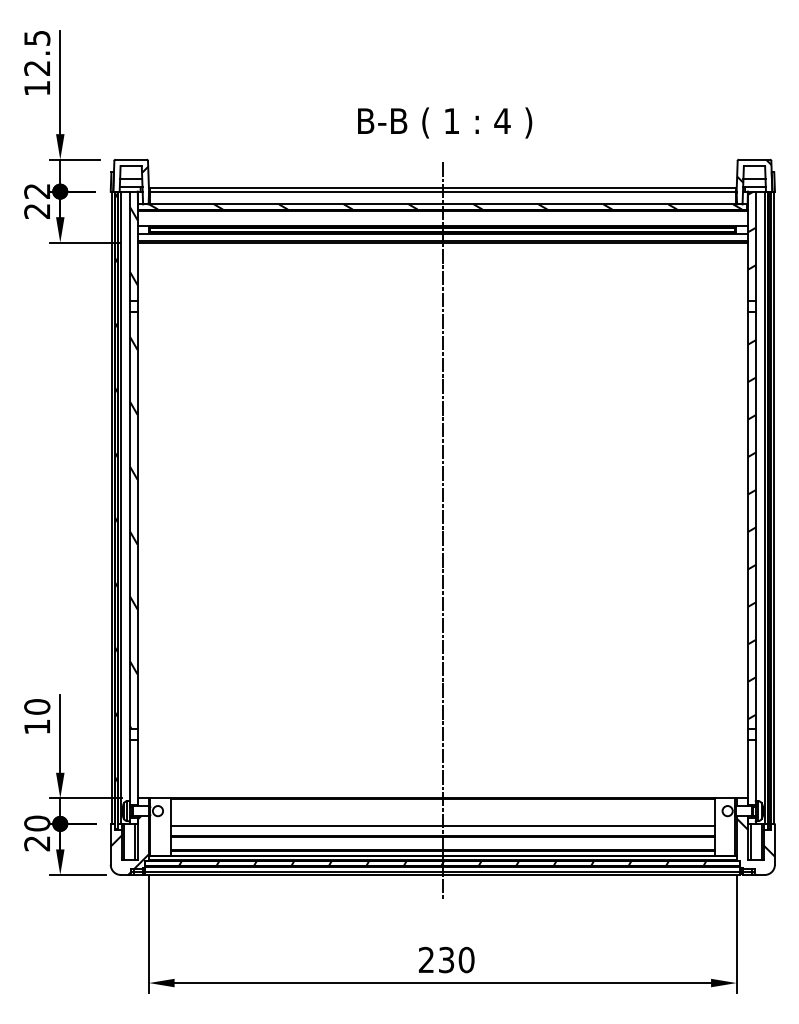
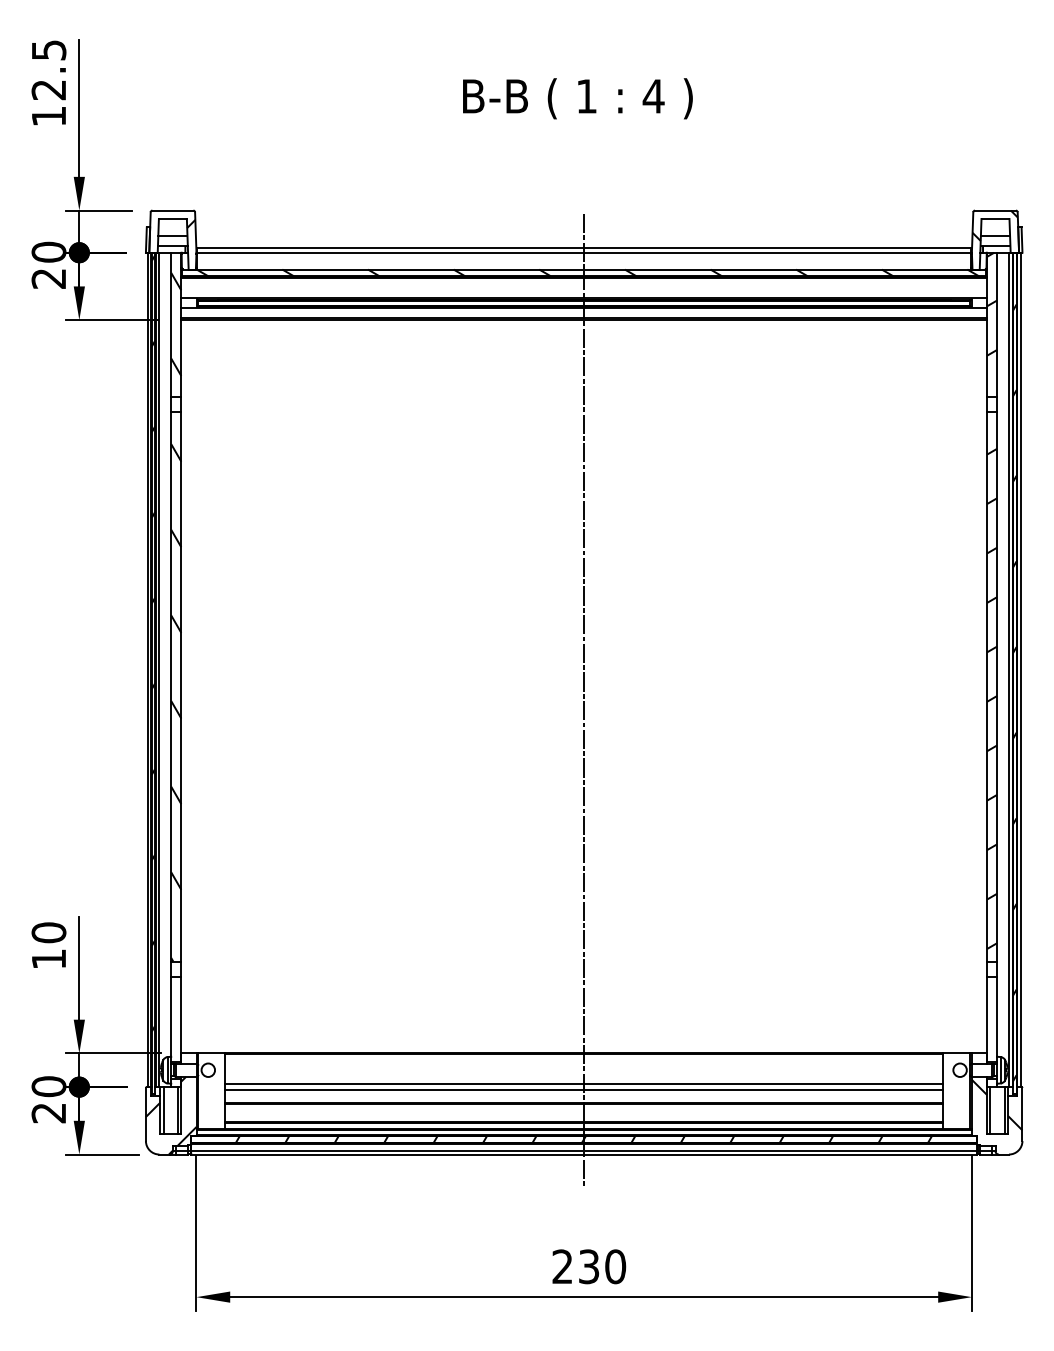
text: (445, 122) -> (578, 98), moved
text: (37, 191) -> (49, 252), 22 -> 20
line: (442, 821) -> (583, 1083), added

